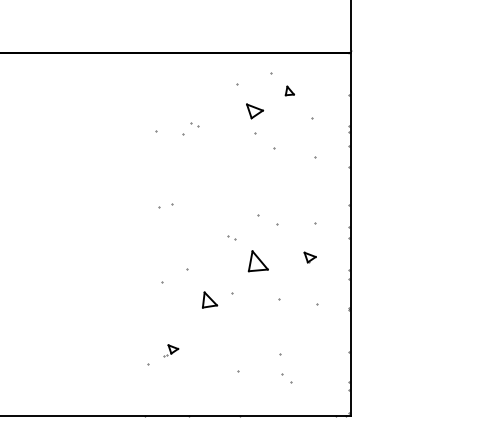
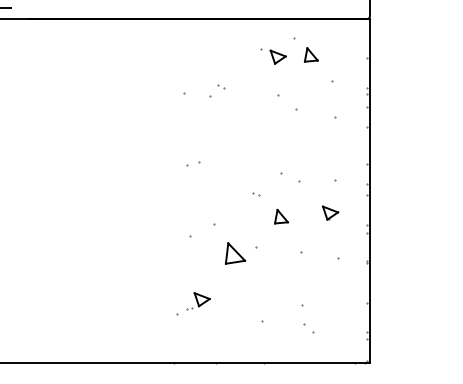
part: (289, 90) -> (311, 54), size x1.67
part: (255, 111) -> (278, 57), moved
part: (310, 257) -> (330, 213), size x1.43
part: (258, 261) -> (281, 216), size x0.71
part: (209, 299) -> (235, 252), size x1.43
part: (170, 350) -> (198, 301), size x1.67

